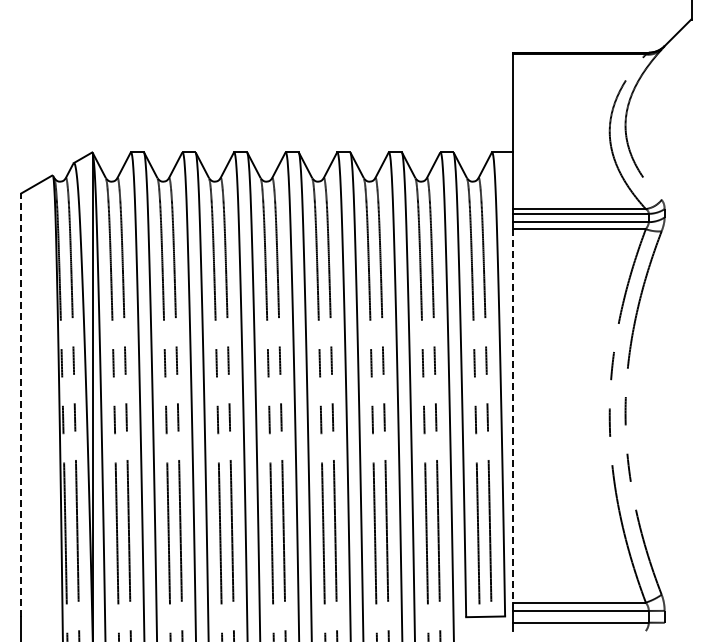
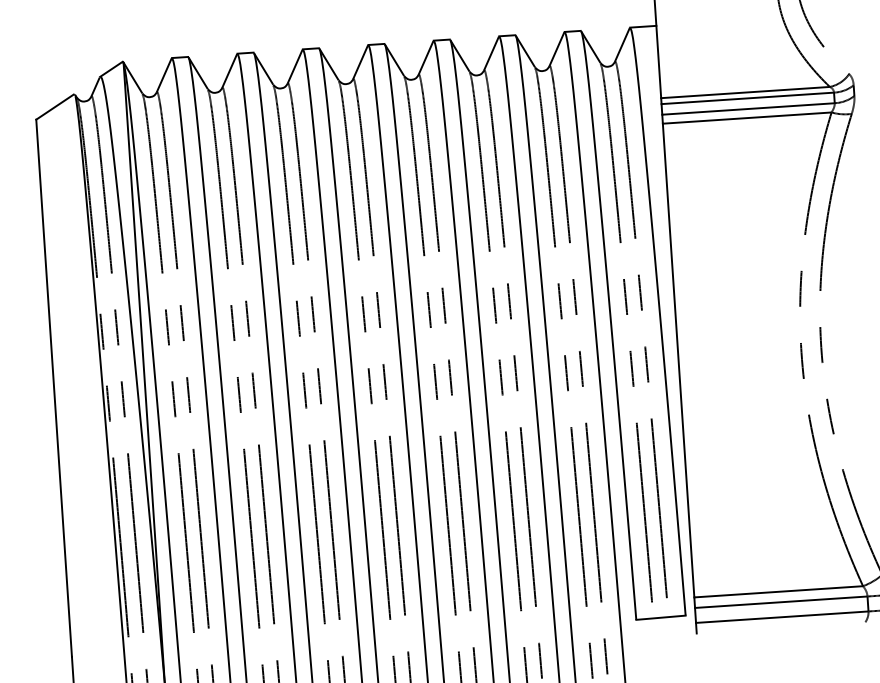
line: (21, 405) -> (54, 388), dashed -> solid
line: (512, 415) -> (678, 360), dashed -> solid

